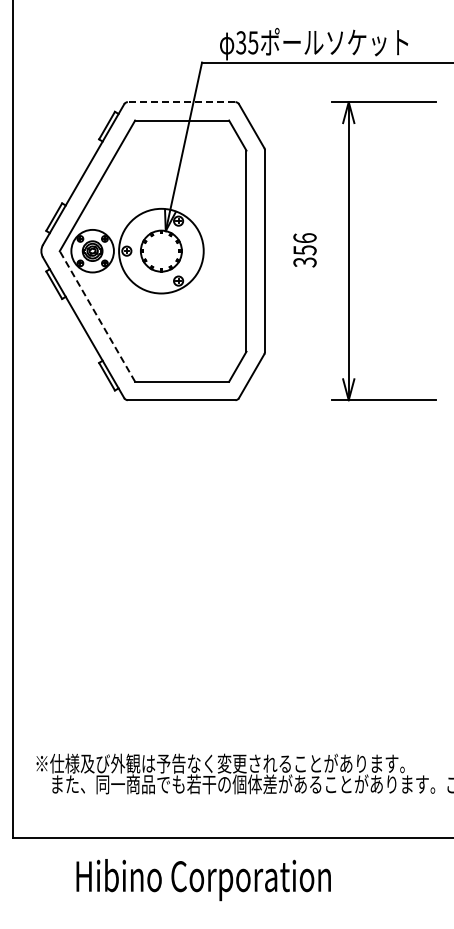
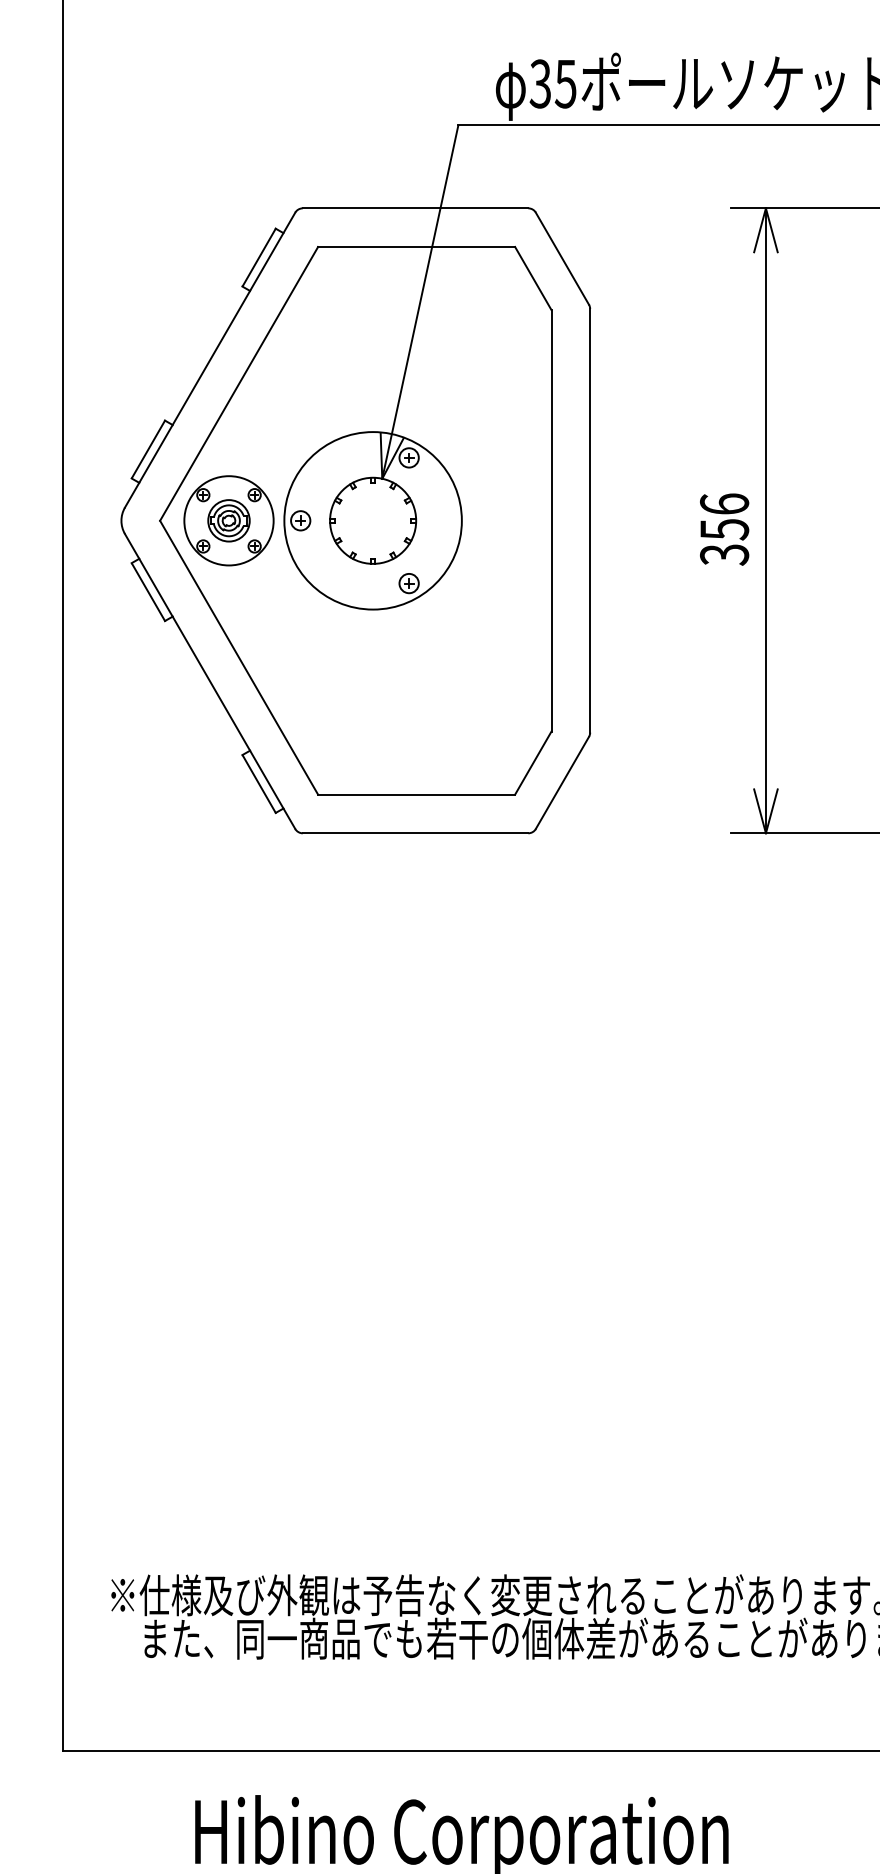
line: (181, 102) -> (415, 209), dashed -> solid
text: (304, 250) -> (723, 529), moved
line: (97, 316) -> (239, 657), dashed -> solid

